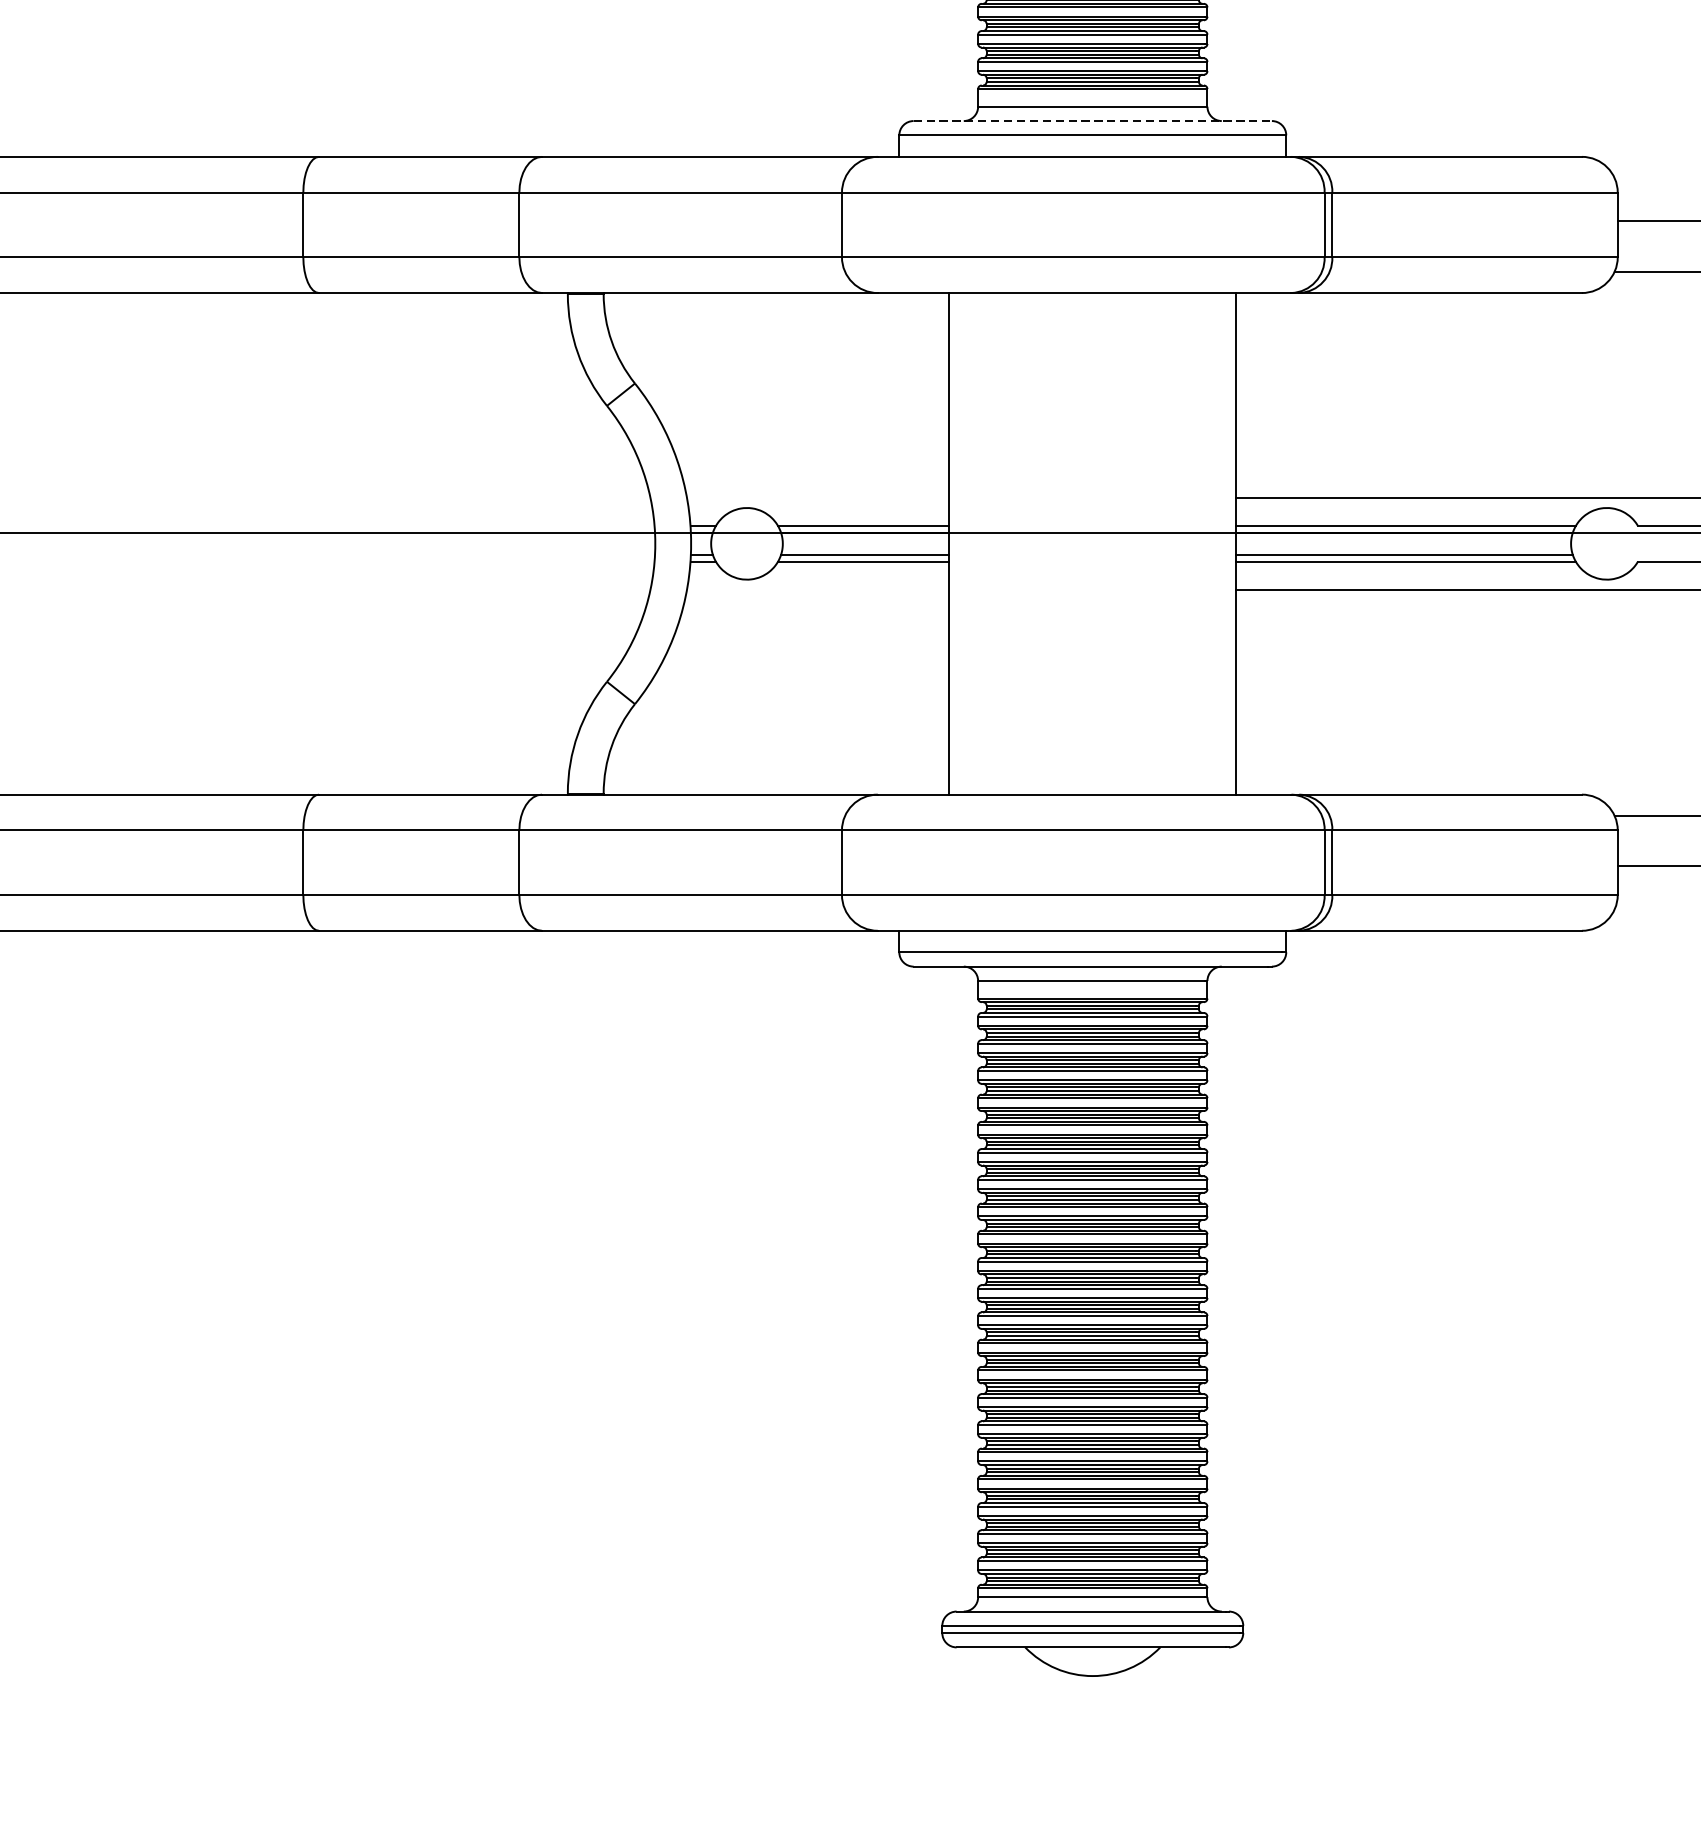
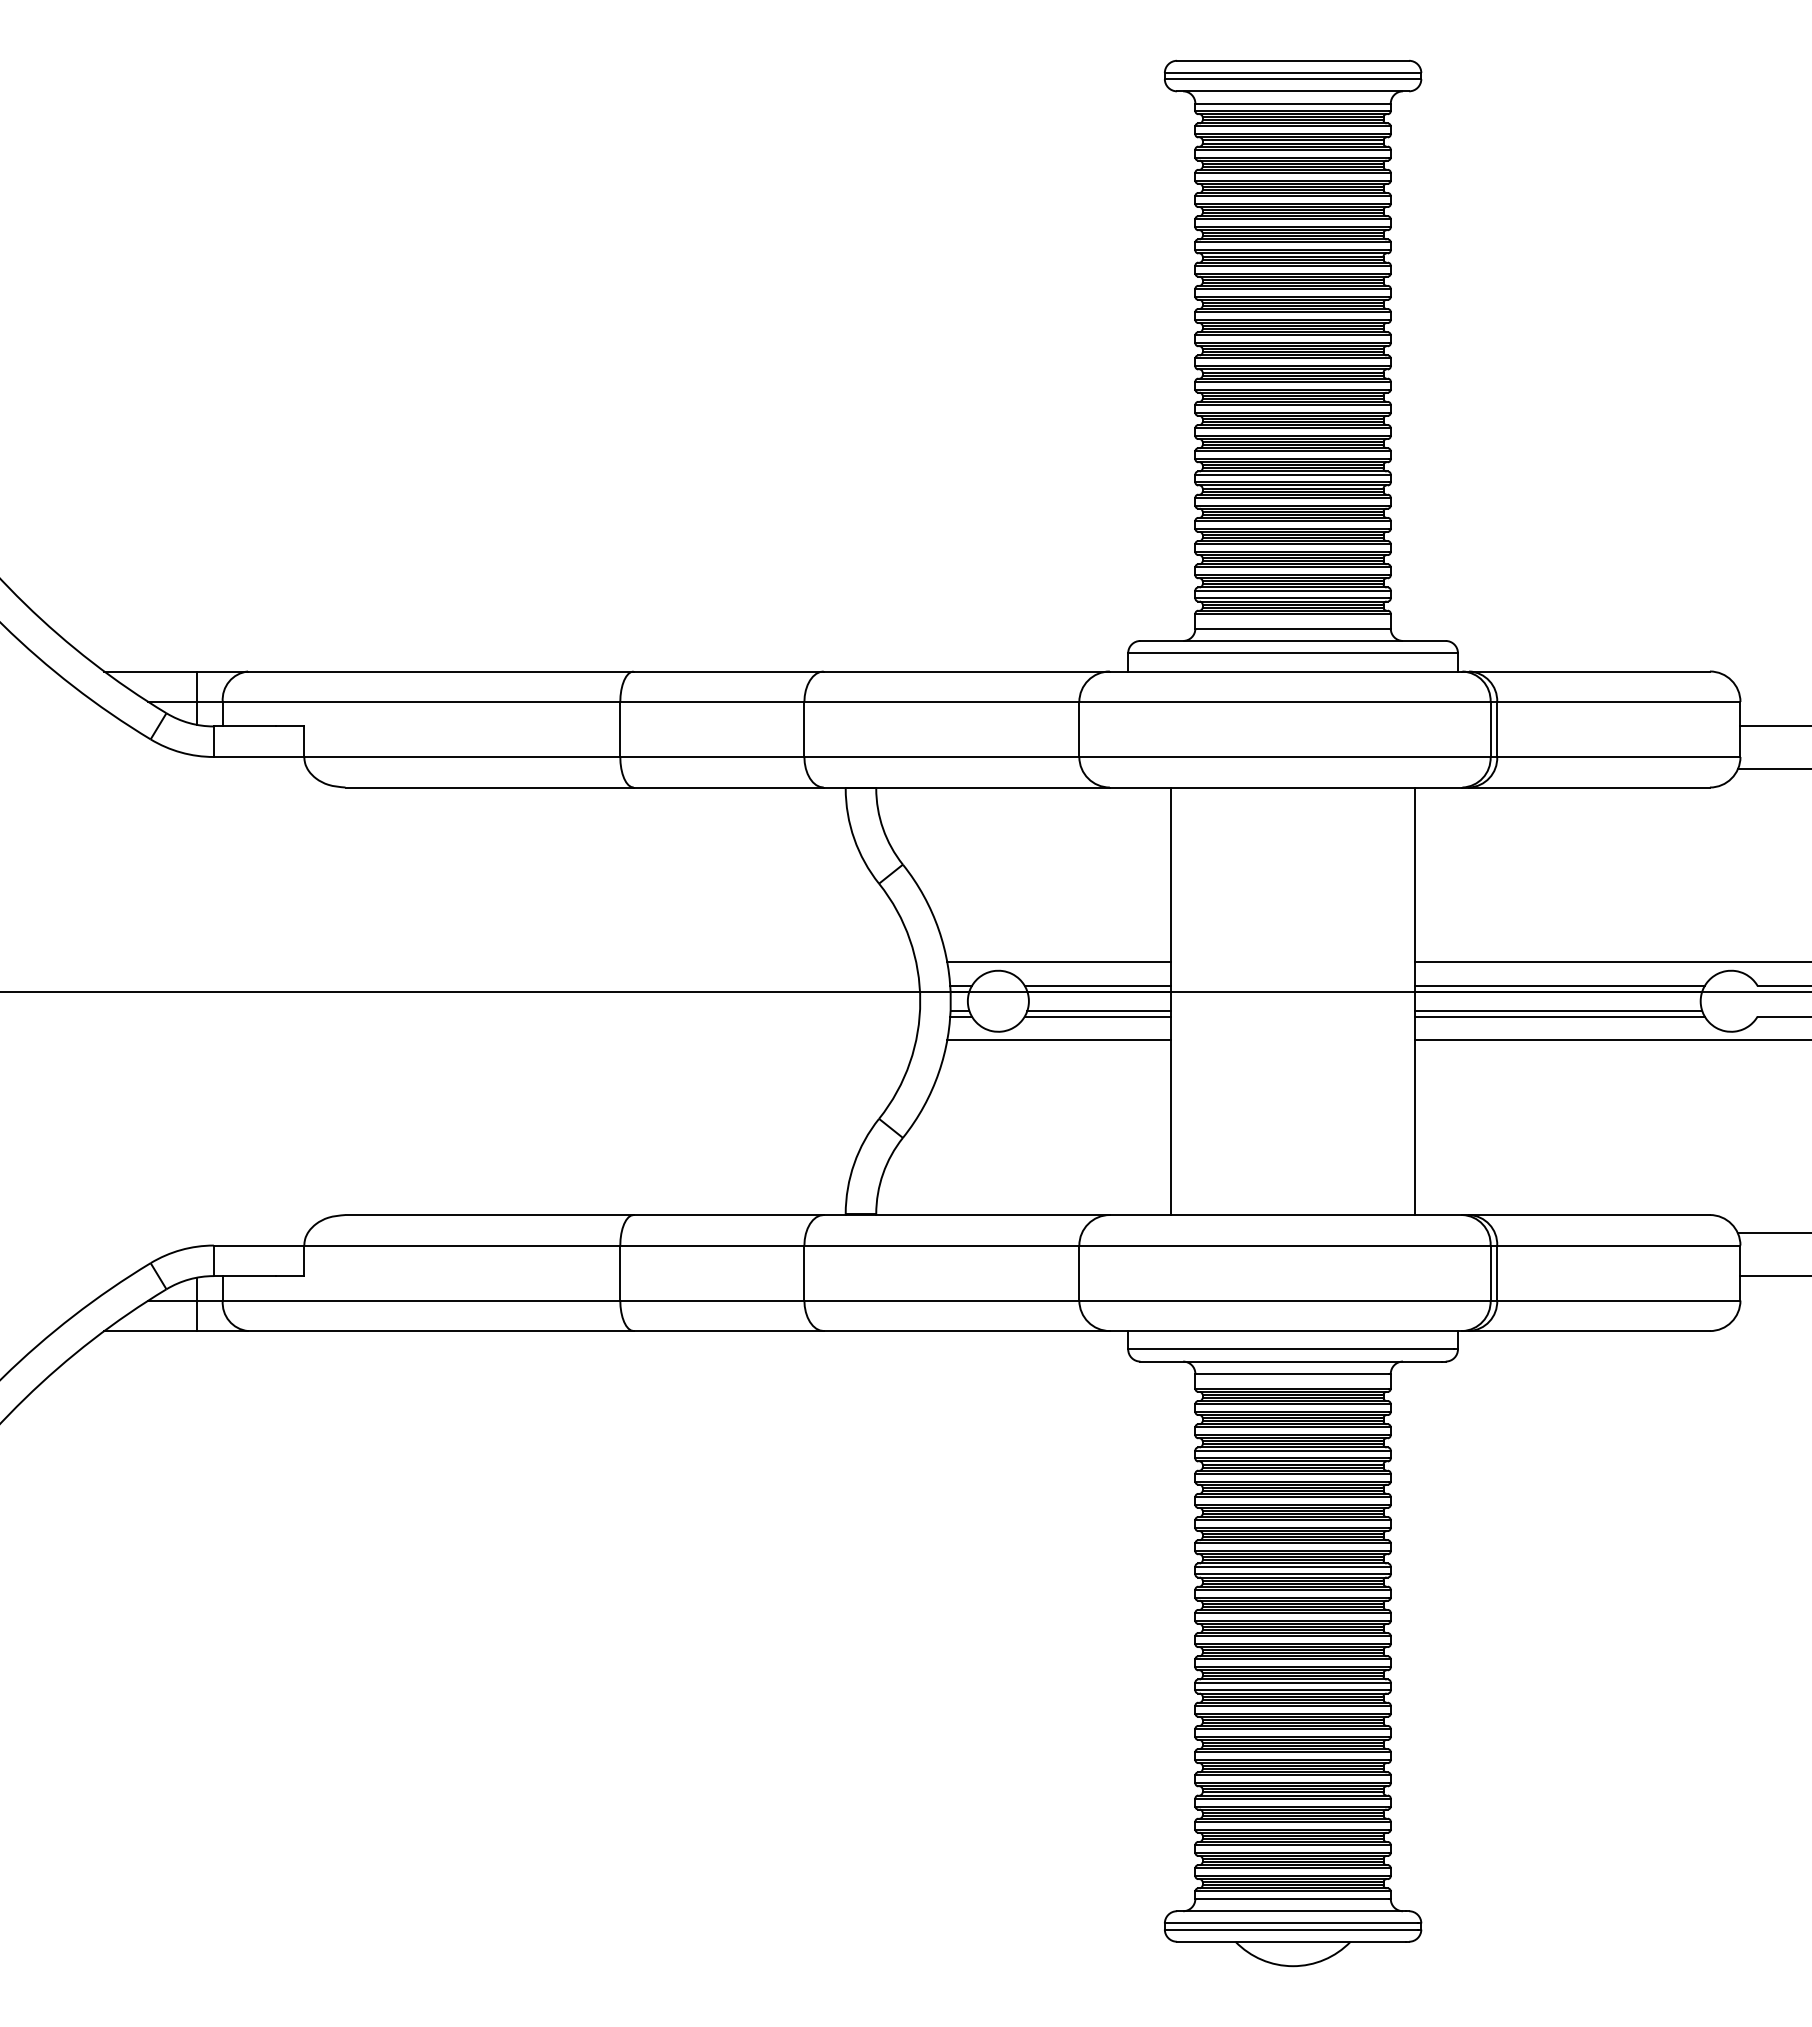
line: (1093, 120) -> (1293, 640), dashed -> solid
line: (817, 498) -> (1058, 962), added
line: (817, 589) -> (1058, 1040), added

